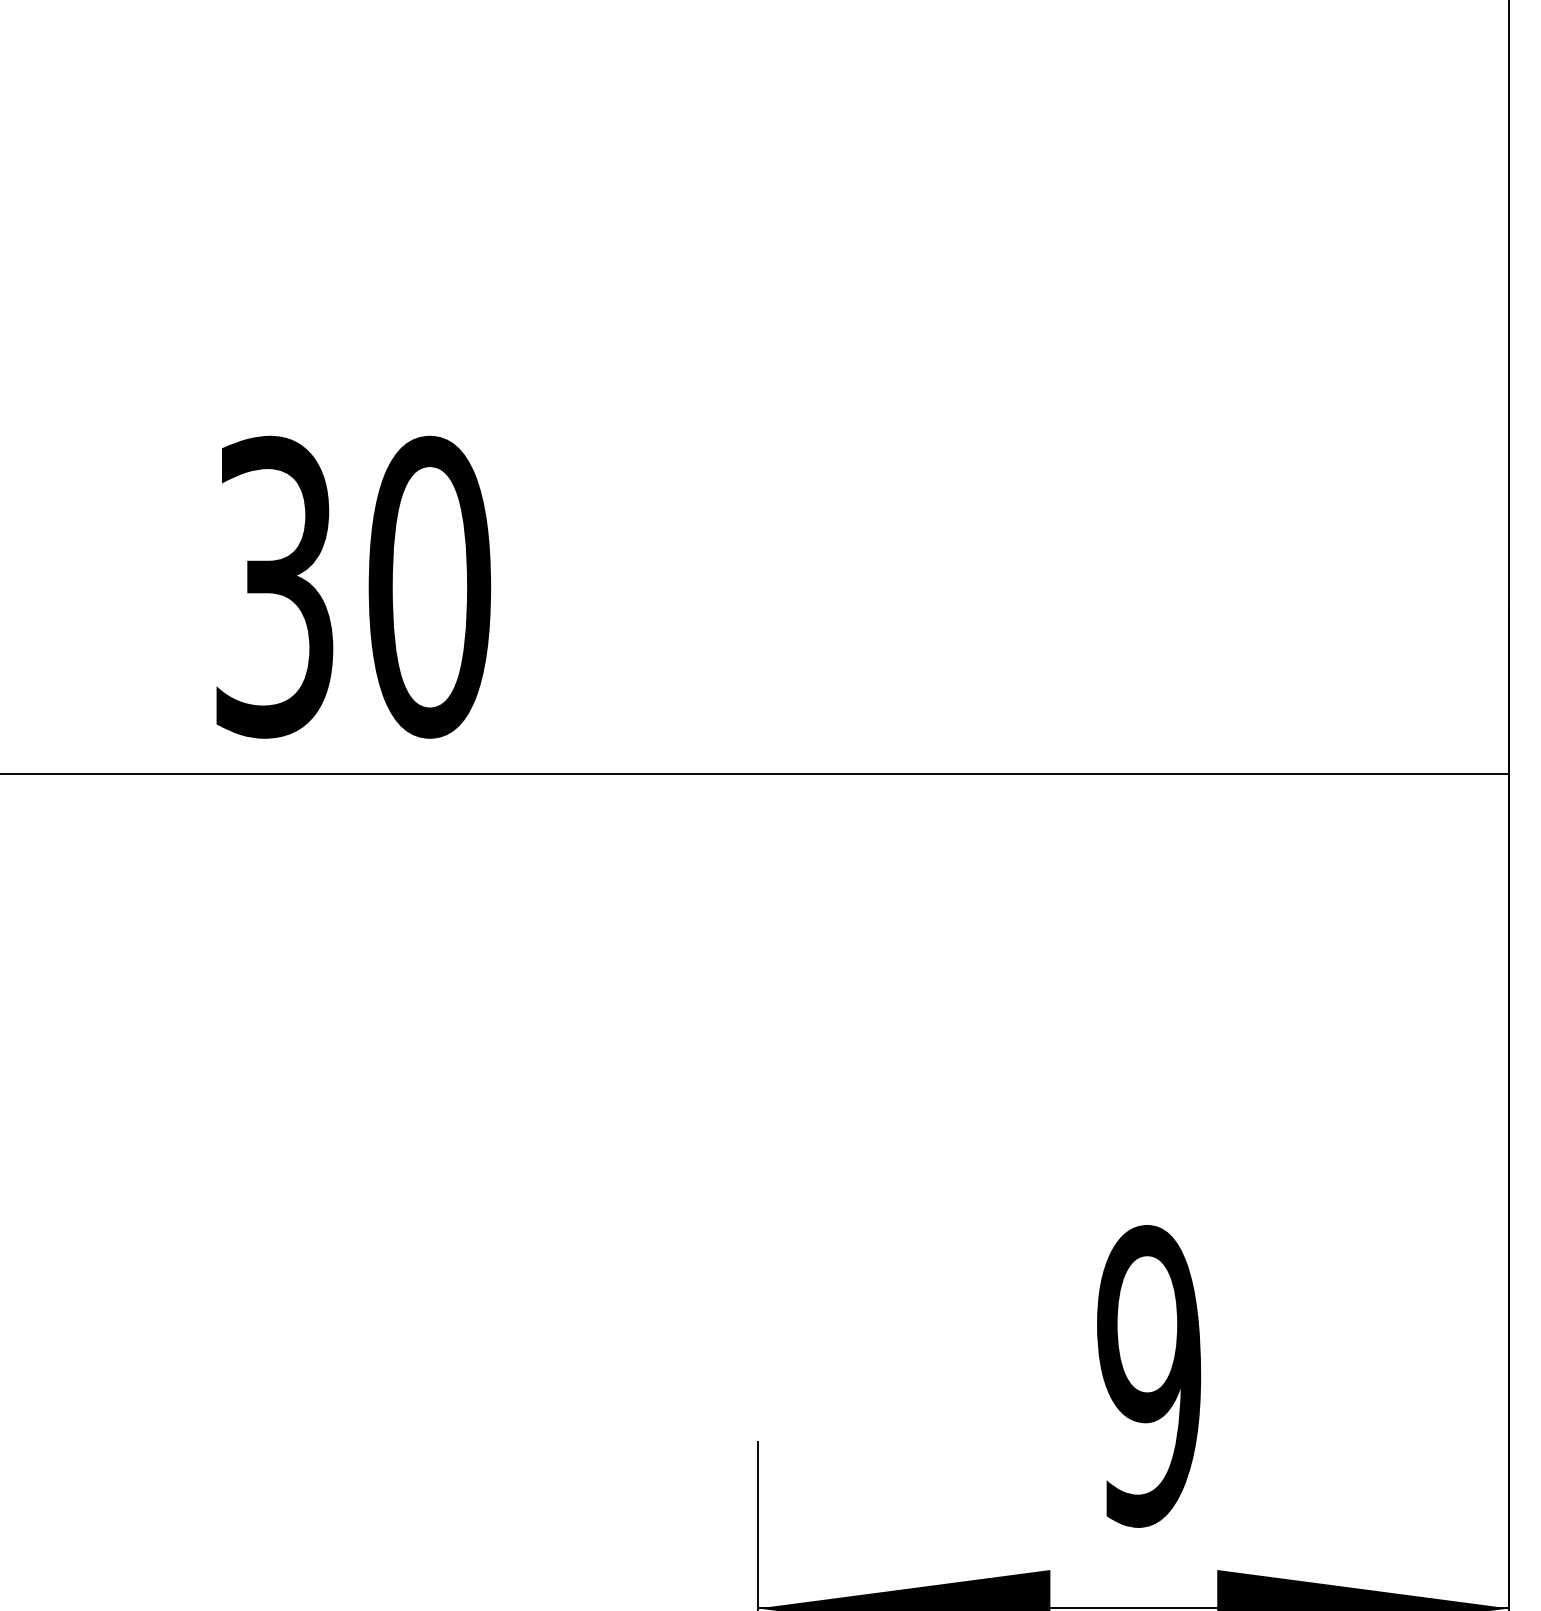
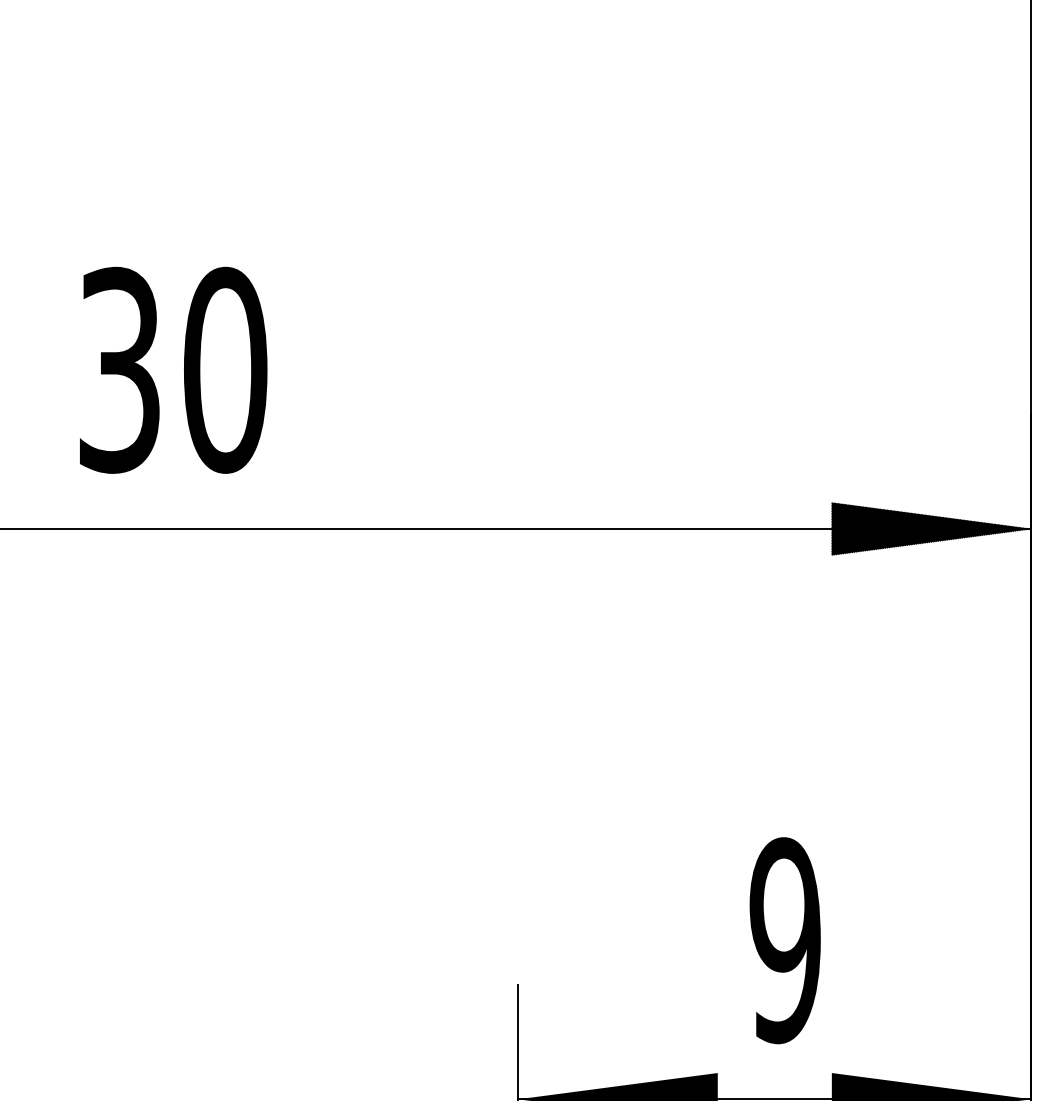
text: (353, 586) -> (173, 369), moved
hatch: (1363, 773) -> (931, 528), added

